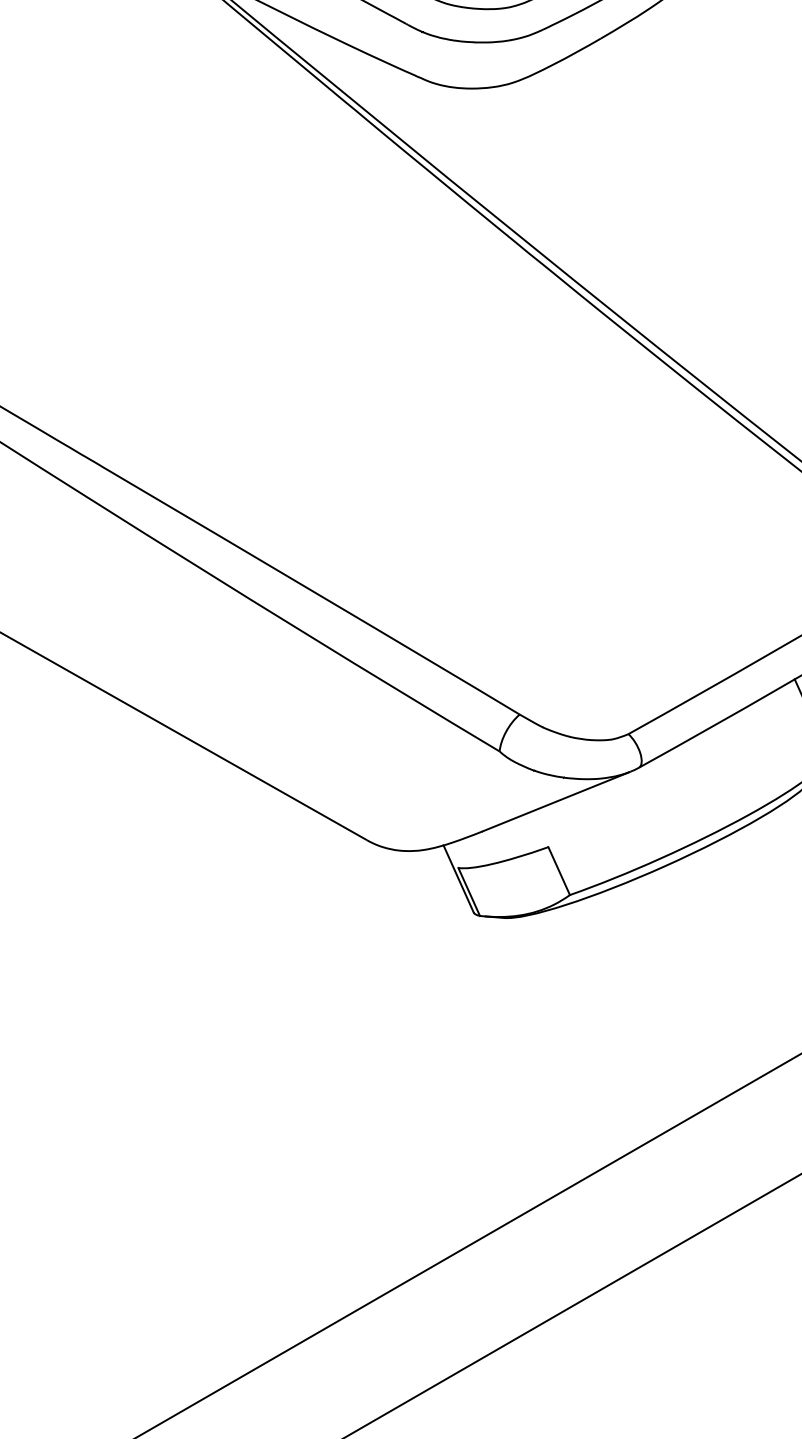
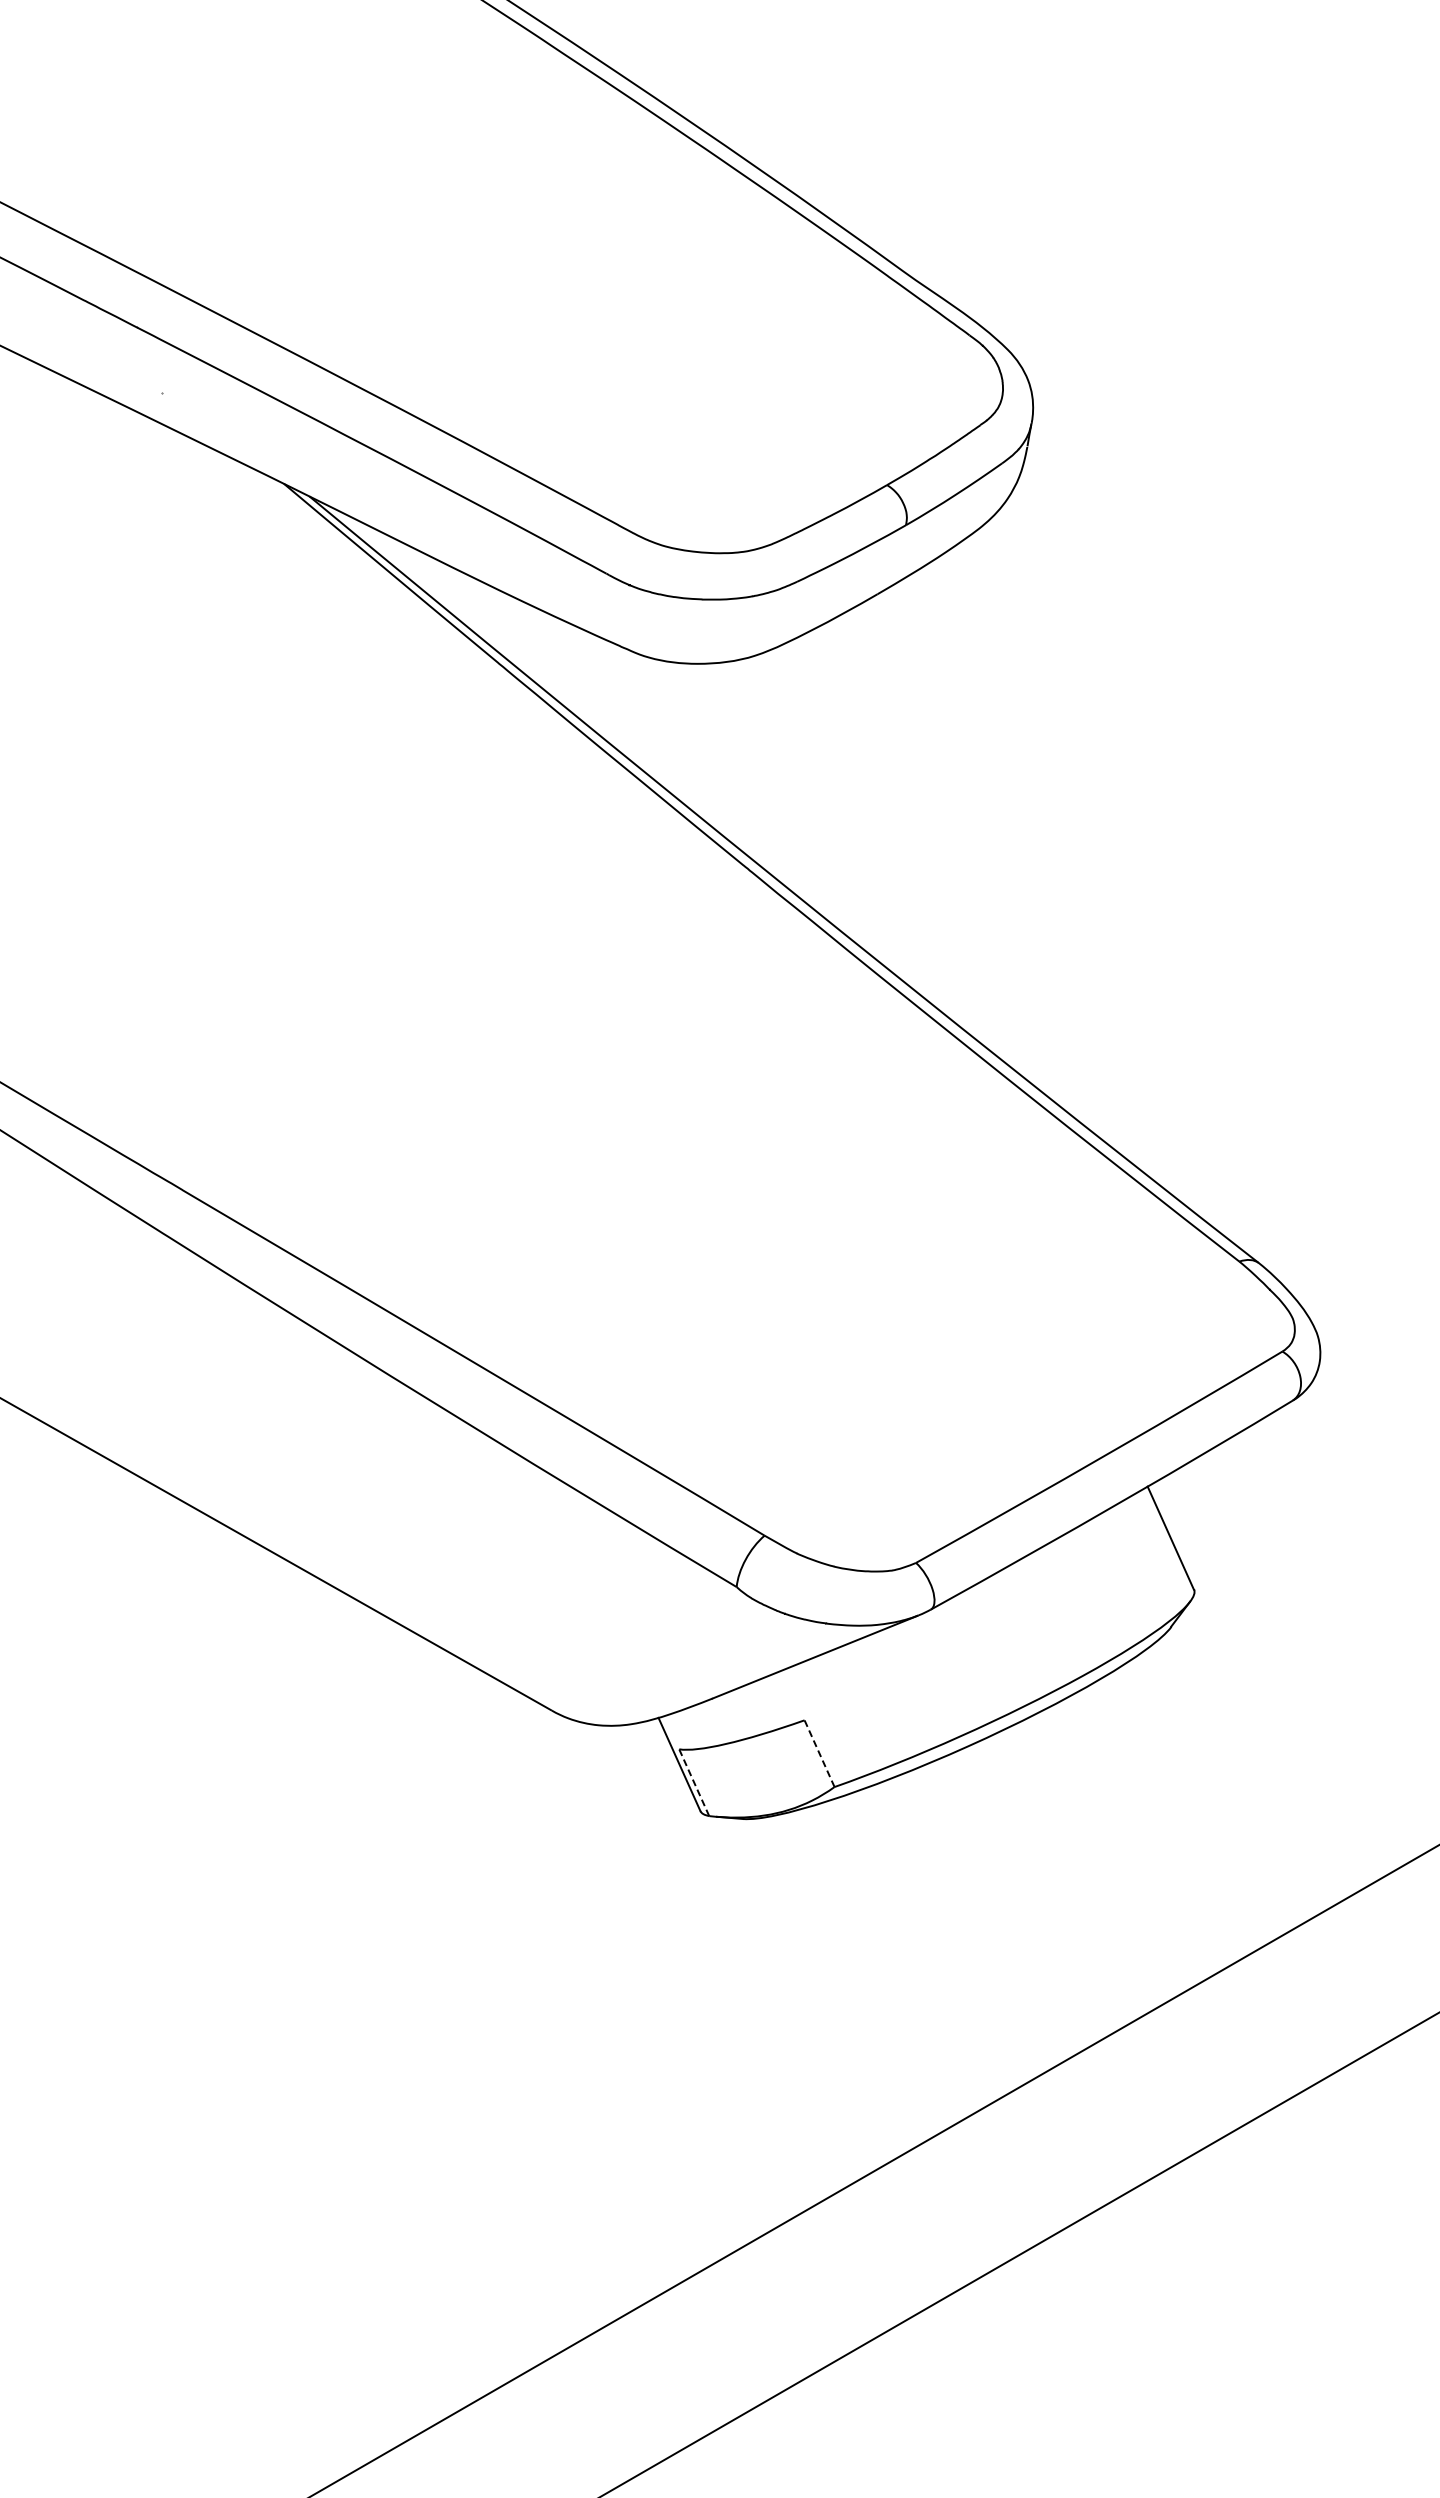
line: (559, 870) -> (819, 1753), solid -> dashed
line: (469, 891) -> (694, 1782), solid -> dashed

